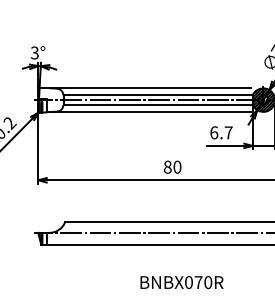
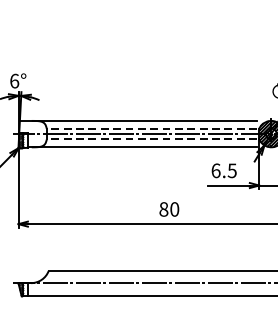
text: (34, 52) -> (14, 80), 3° -> 6°
line: (157, 95) -> (152, 128), solid -> dashed
line: (157, 104) -> (152, 139), solid -> dashed
text: (228, 132) -> (232, 170), 6.7 -> 6.5

